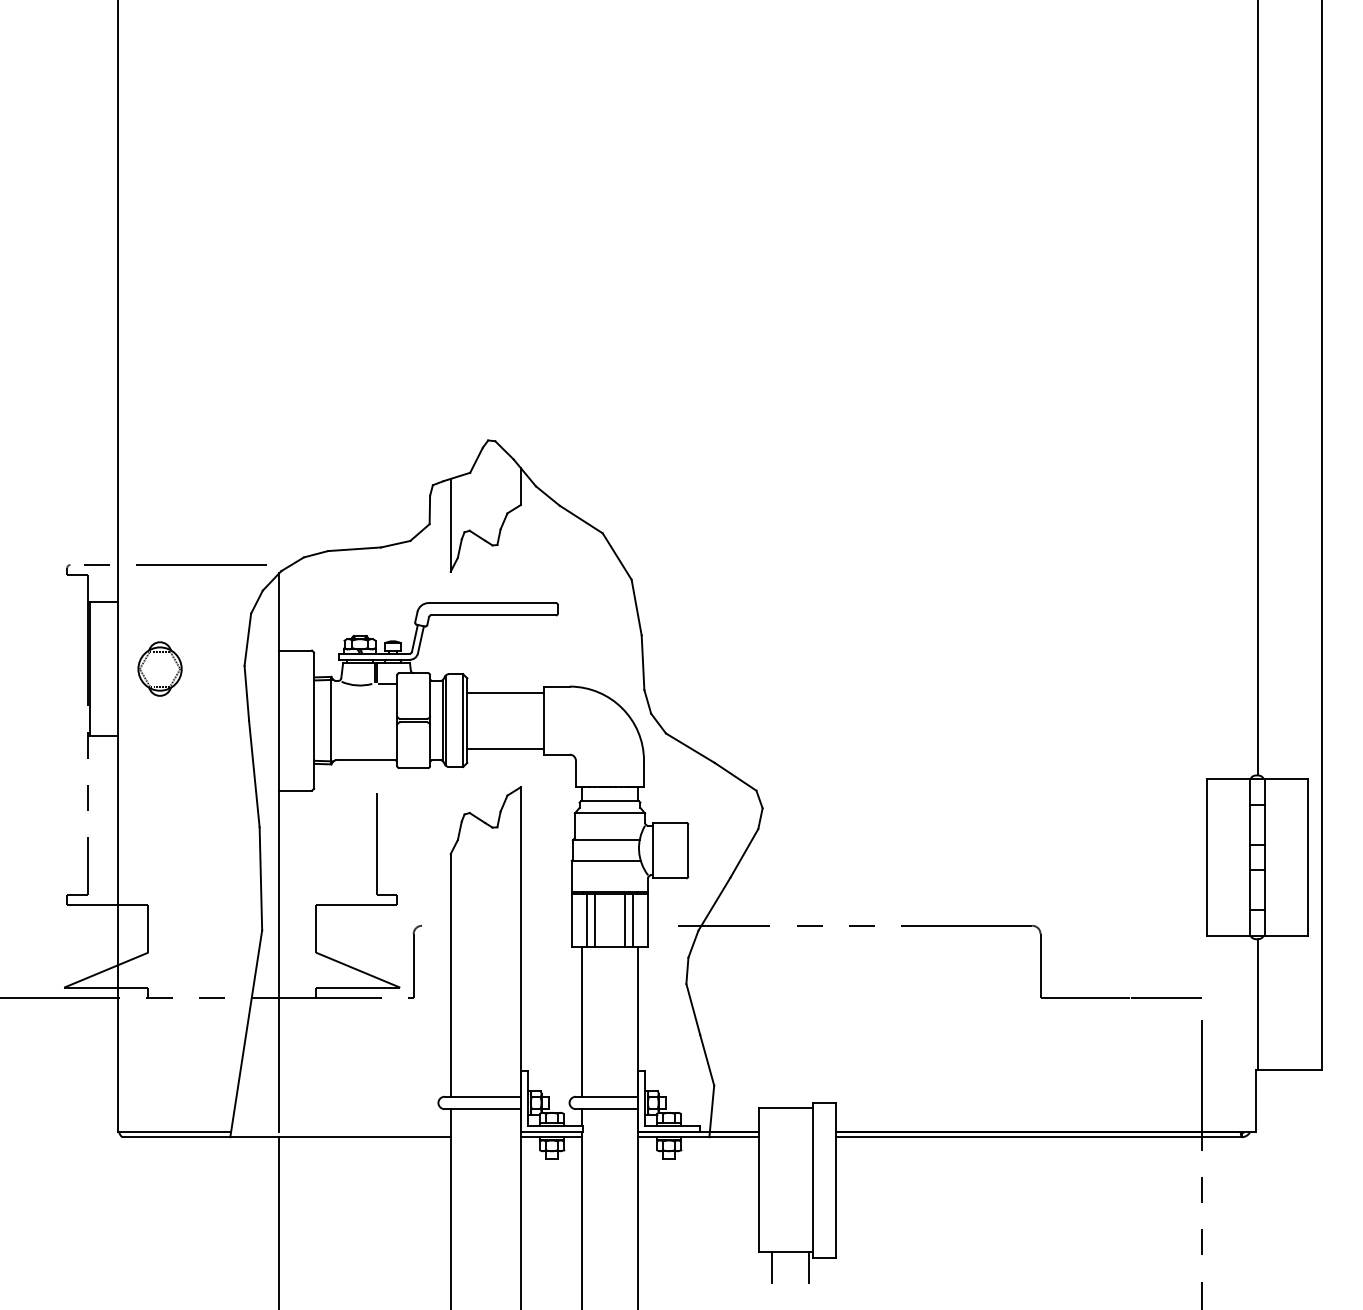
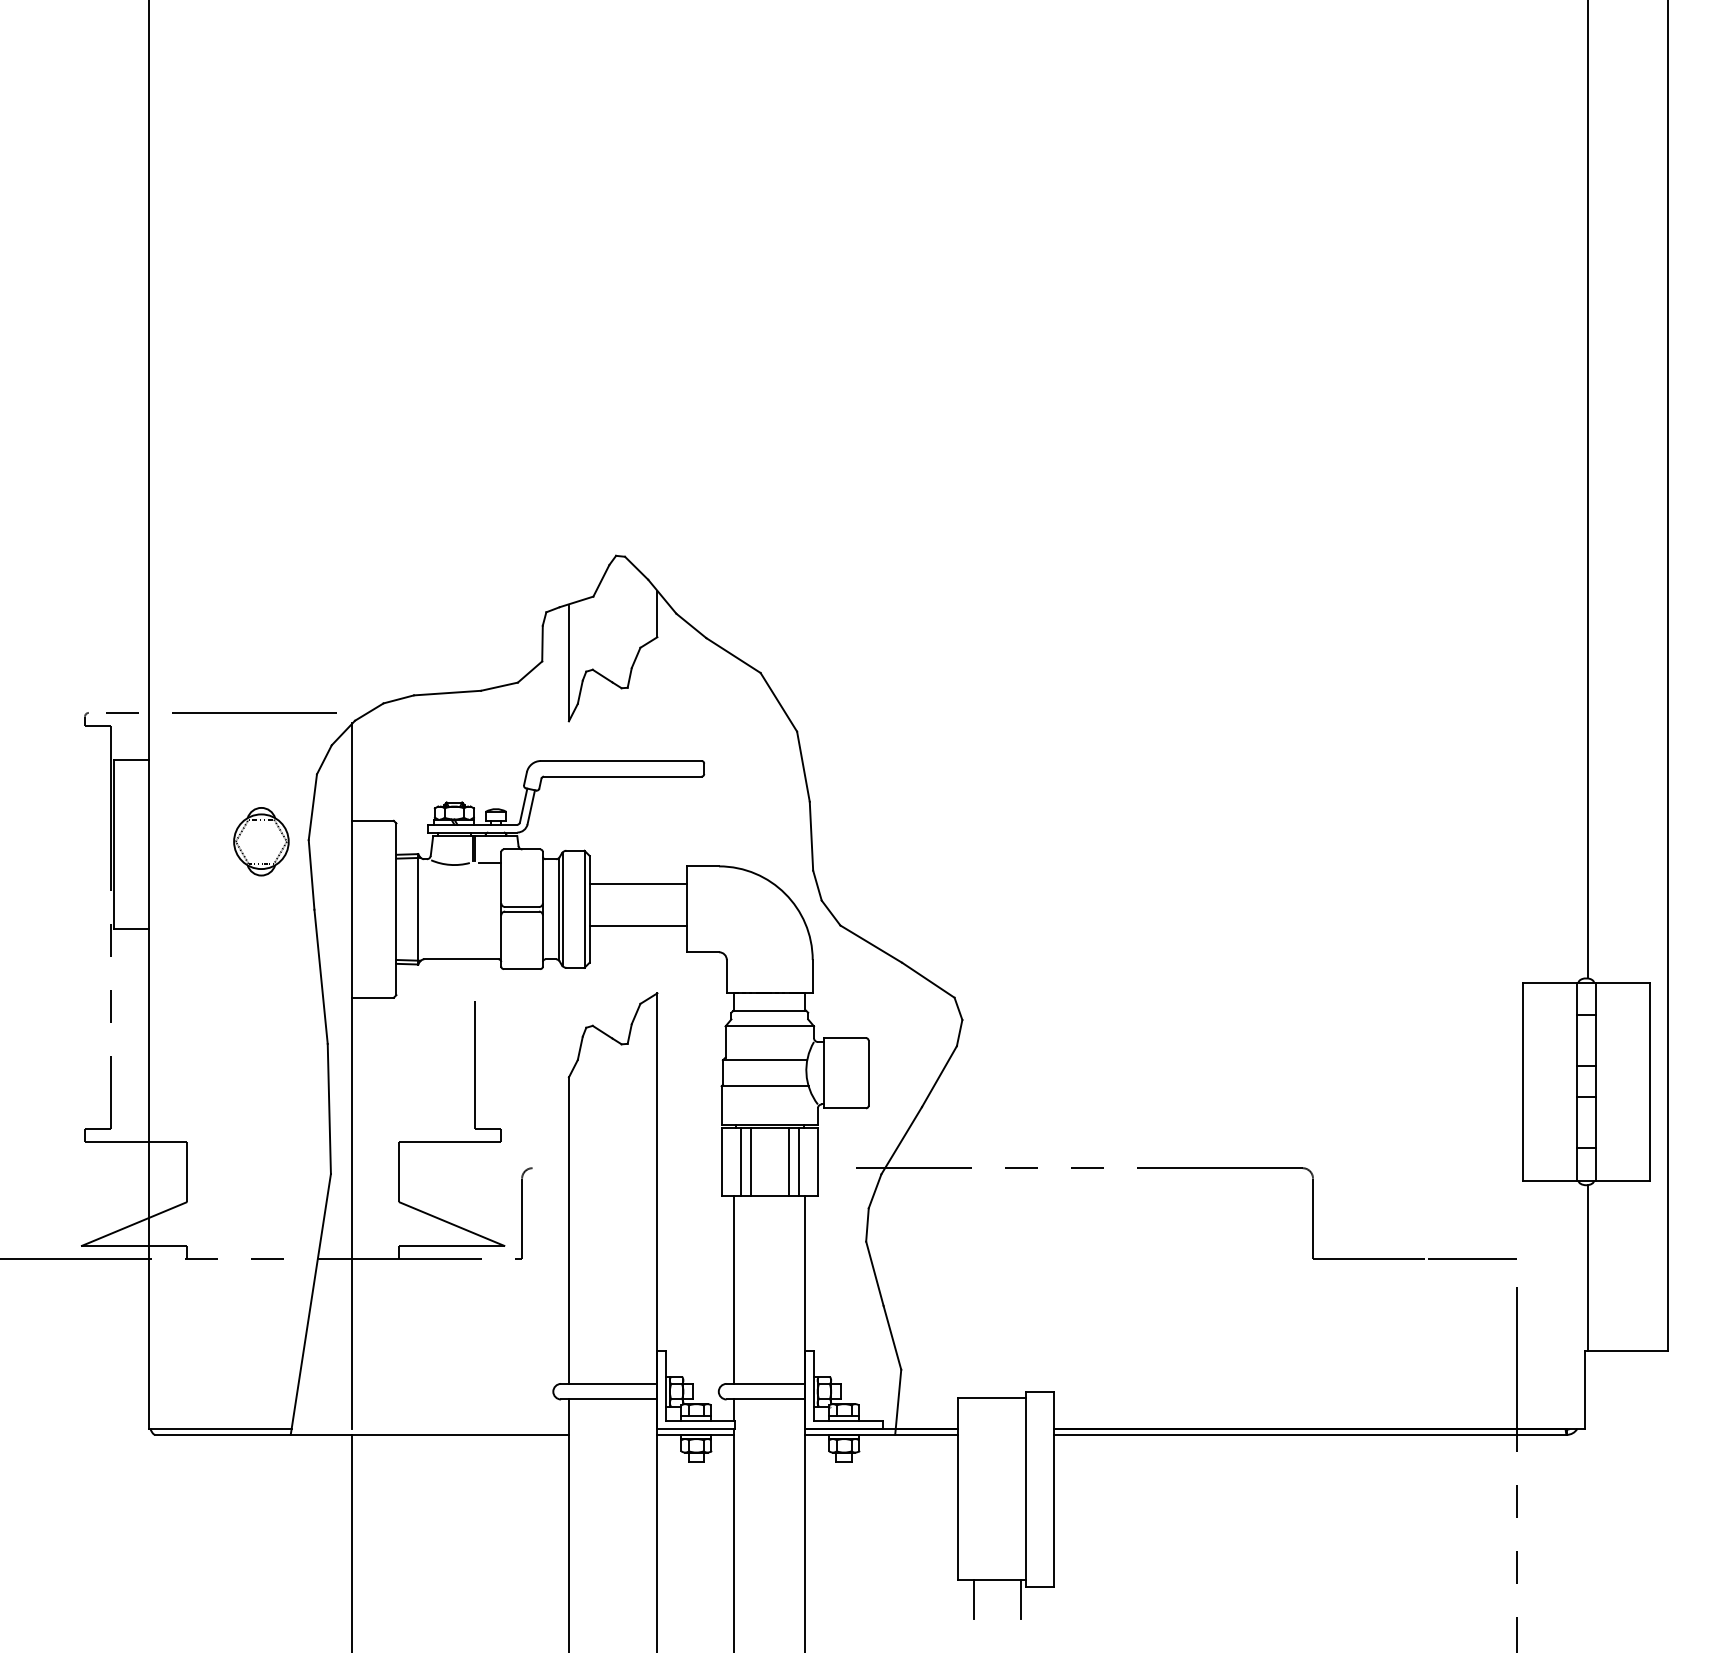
part: (159, 668) -> (260, 841), moved
line: (505, 692) -> (637, 925), moved
line: (505, 748) -> (637, 883), moved

